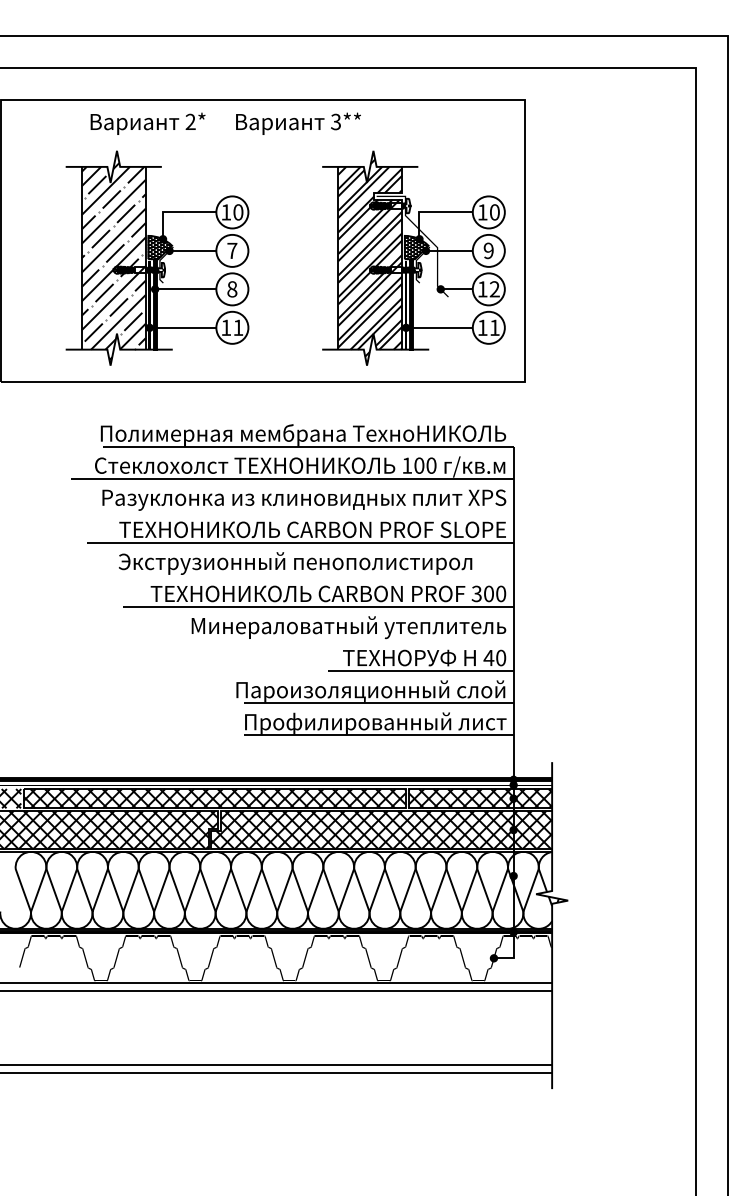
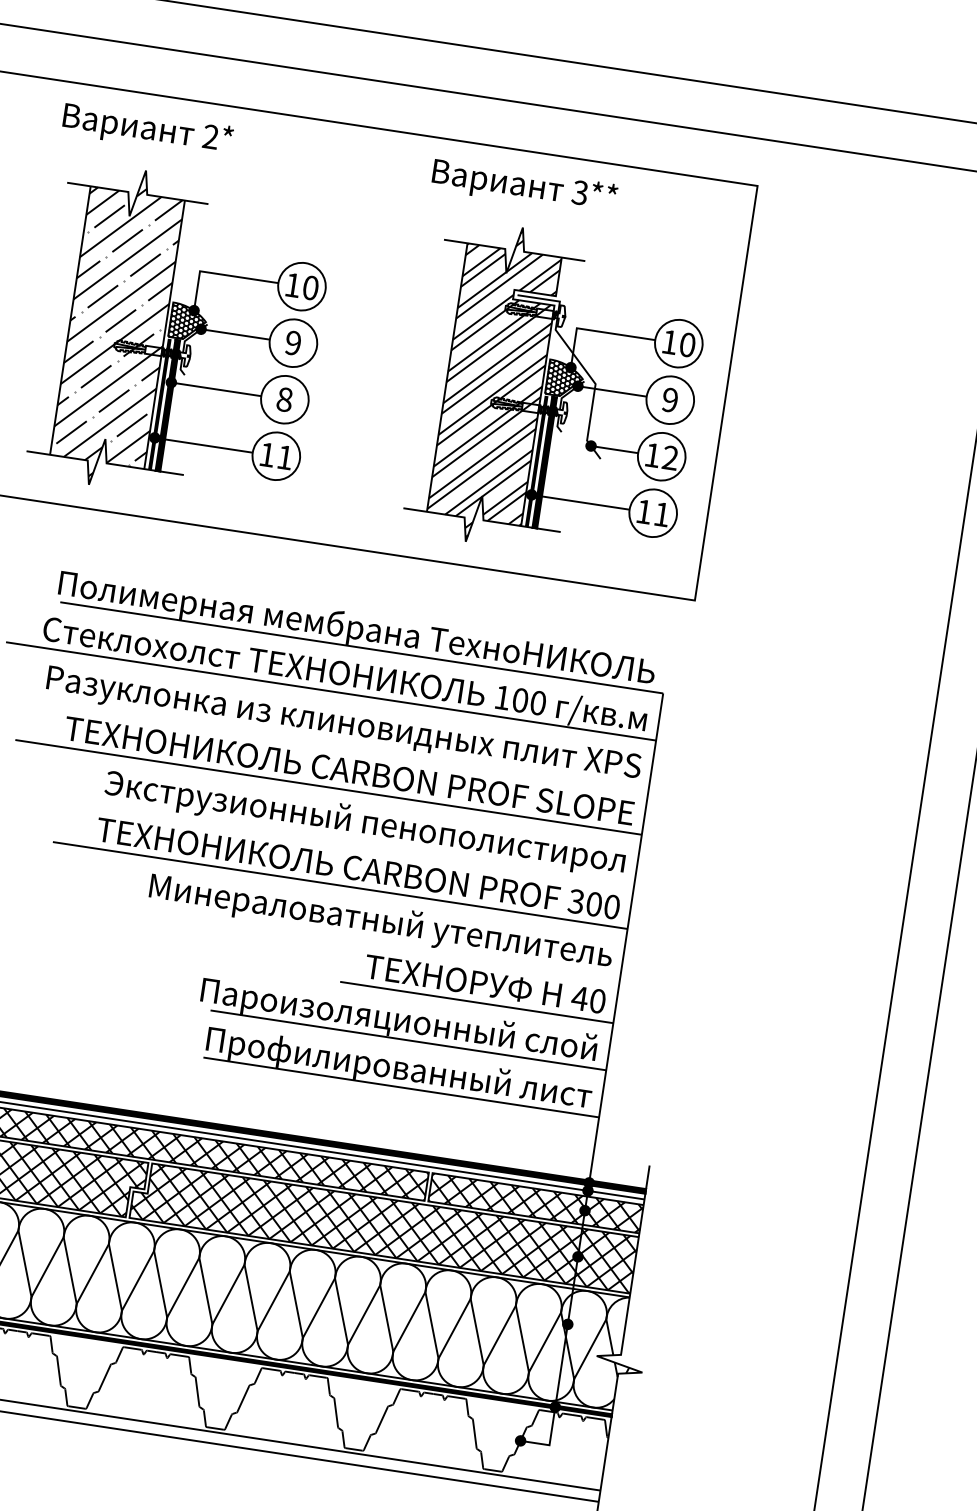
text: (147, 123) -> (147, 129), moved
text: (298, 123) -> (524, 186), moved
text: (232, 250) -> (293, 342), 7 -> 9
text: (295, 563) -> (365, 823), moved

